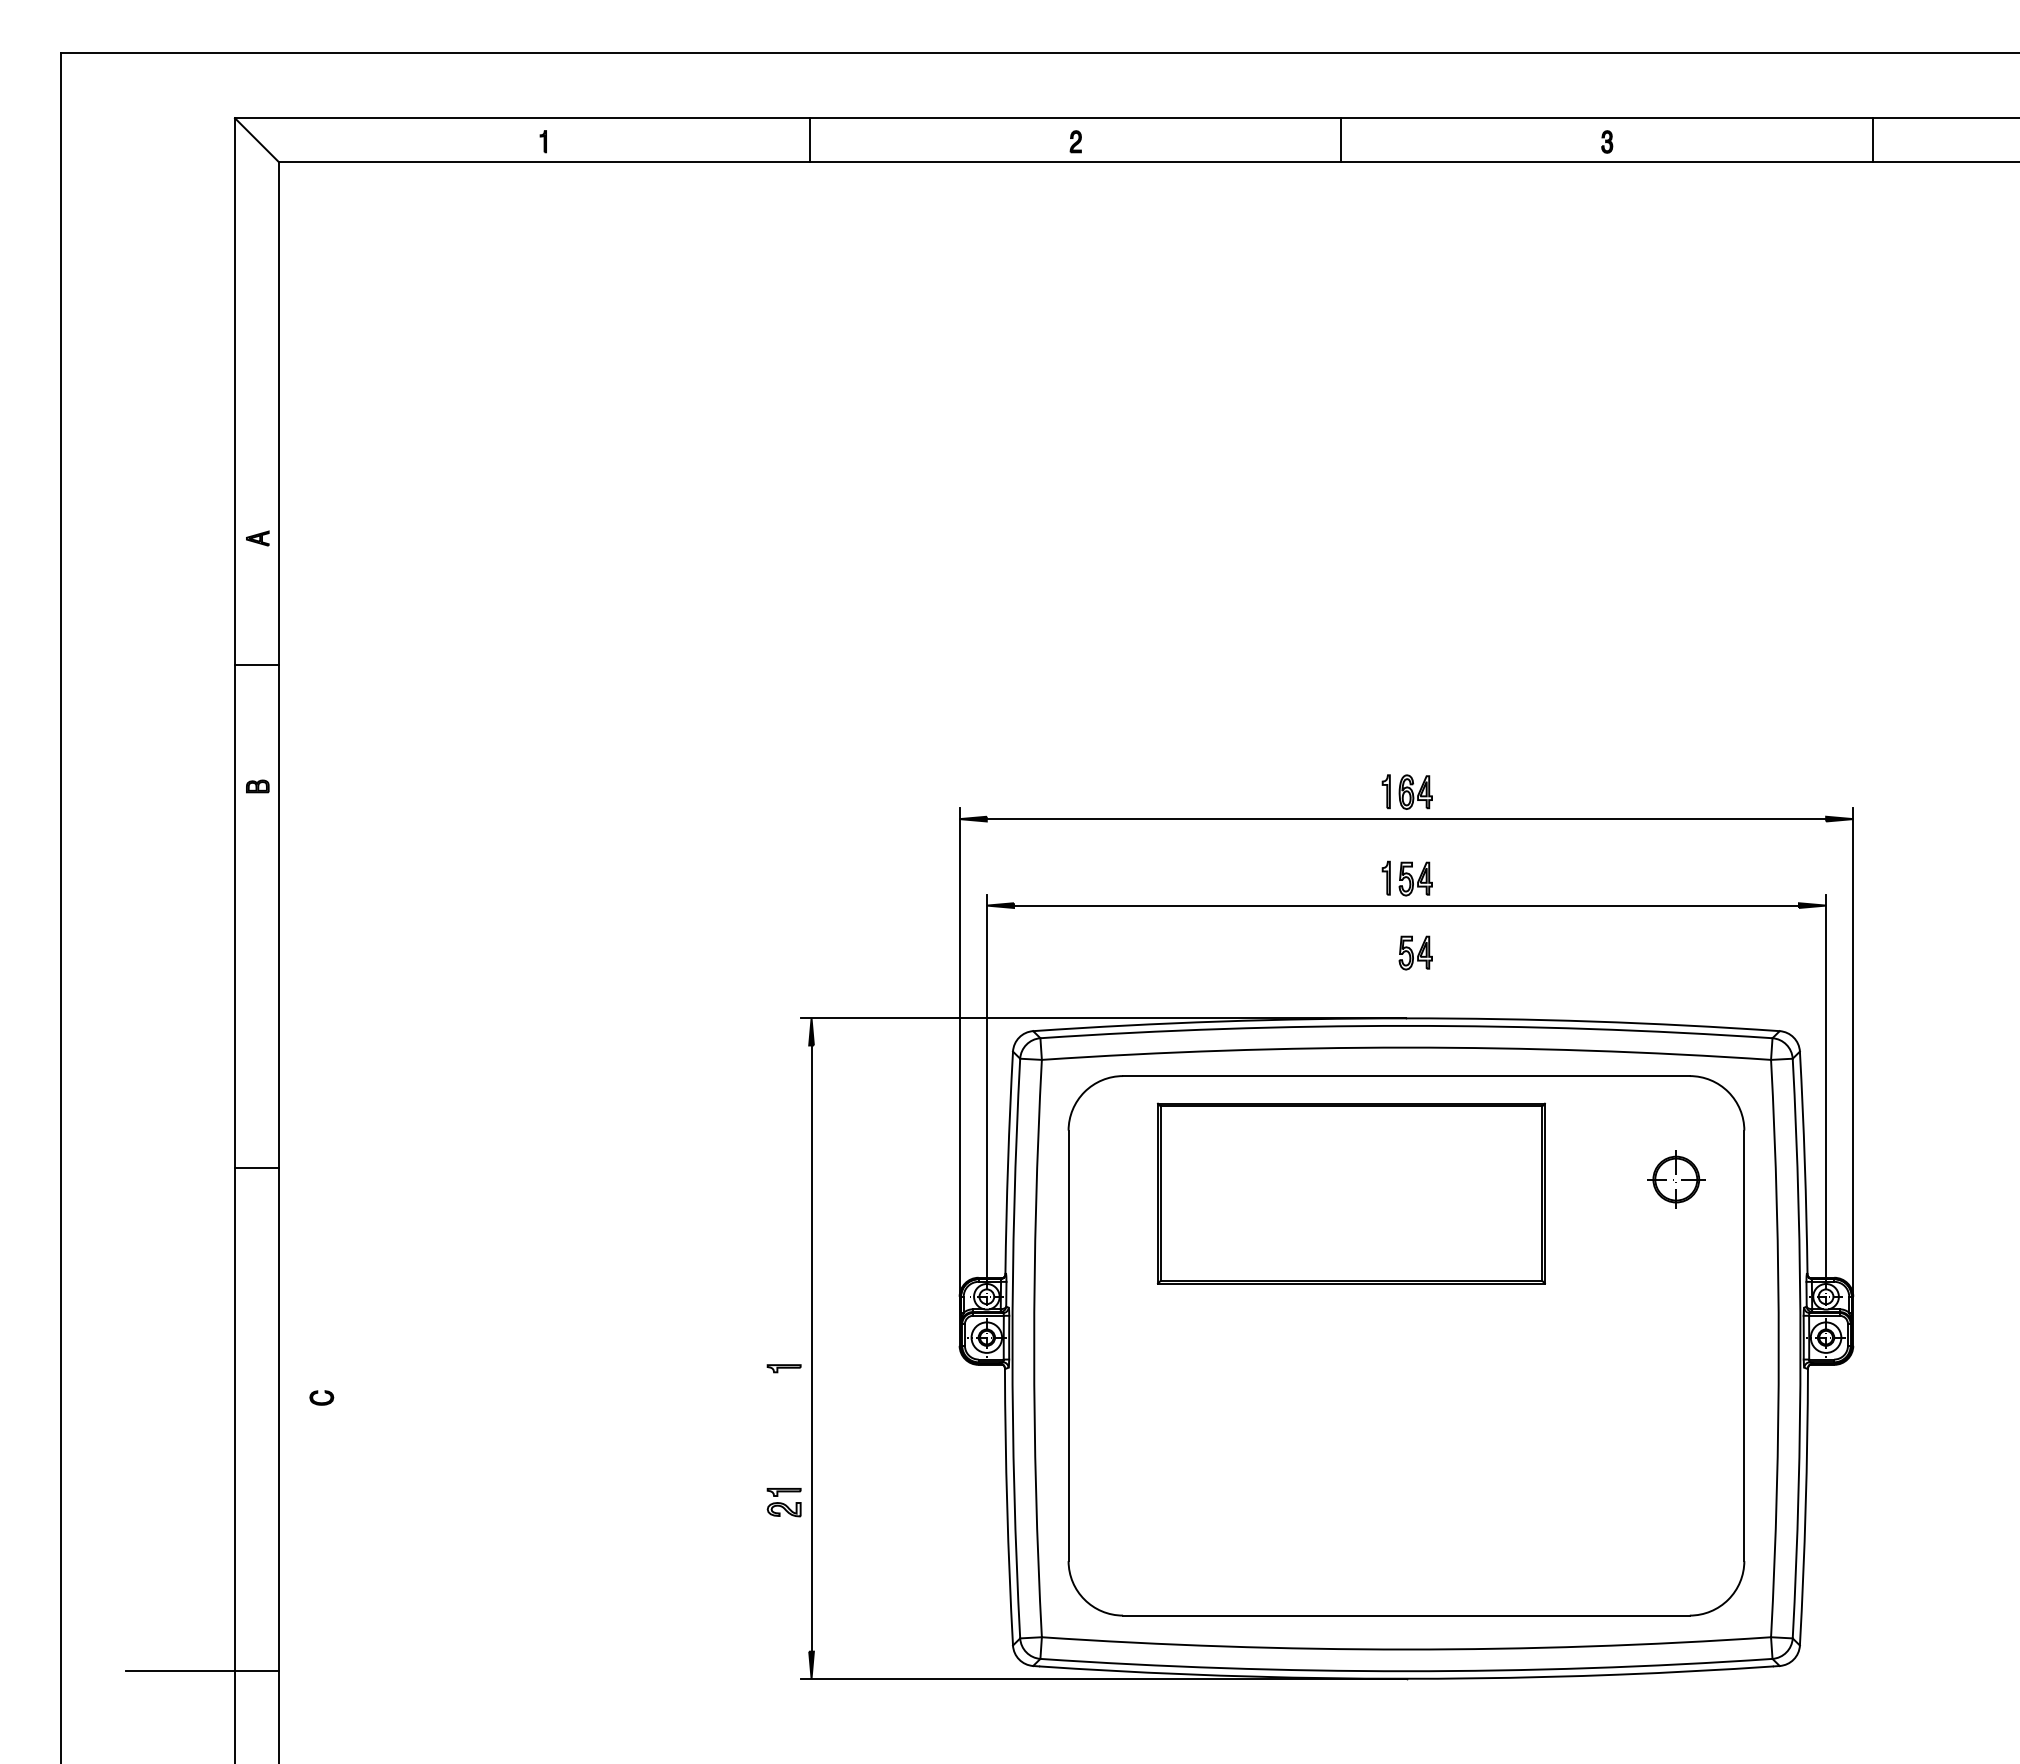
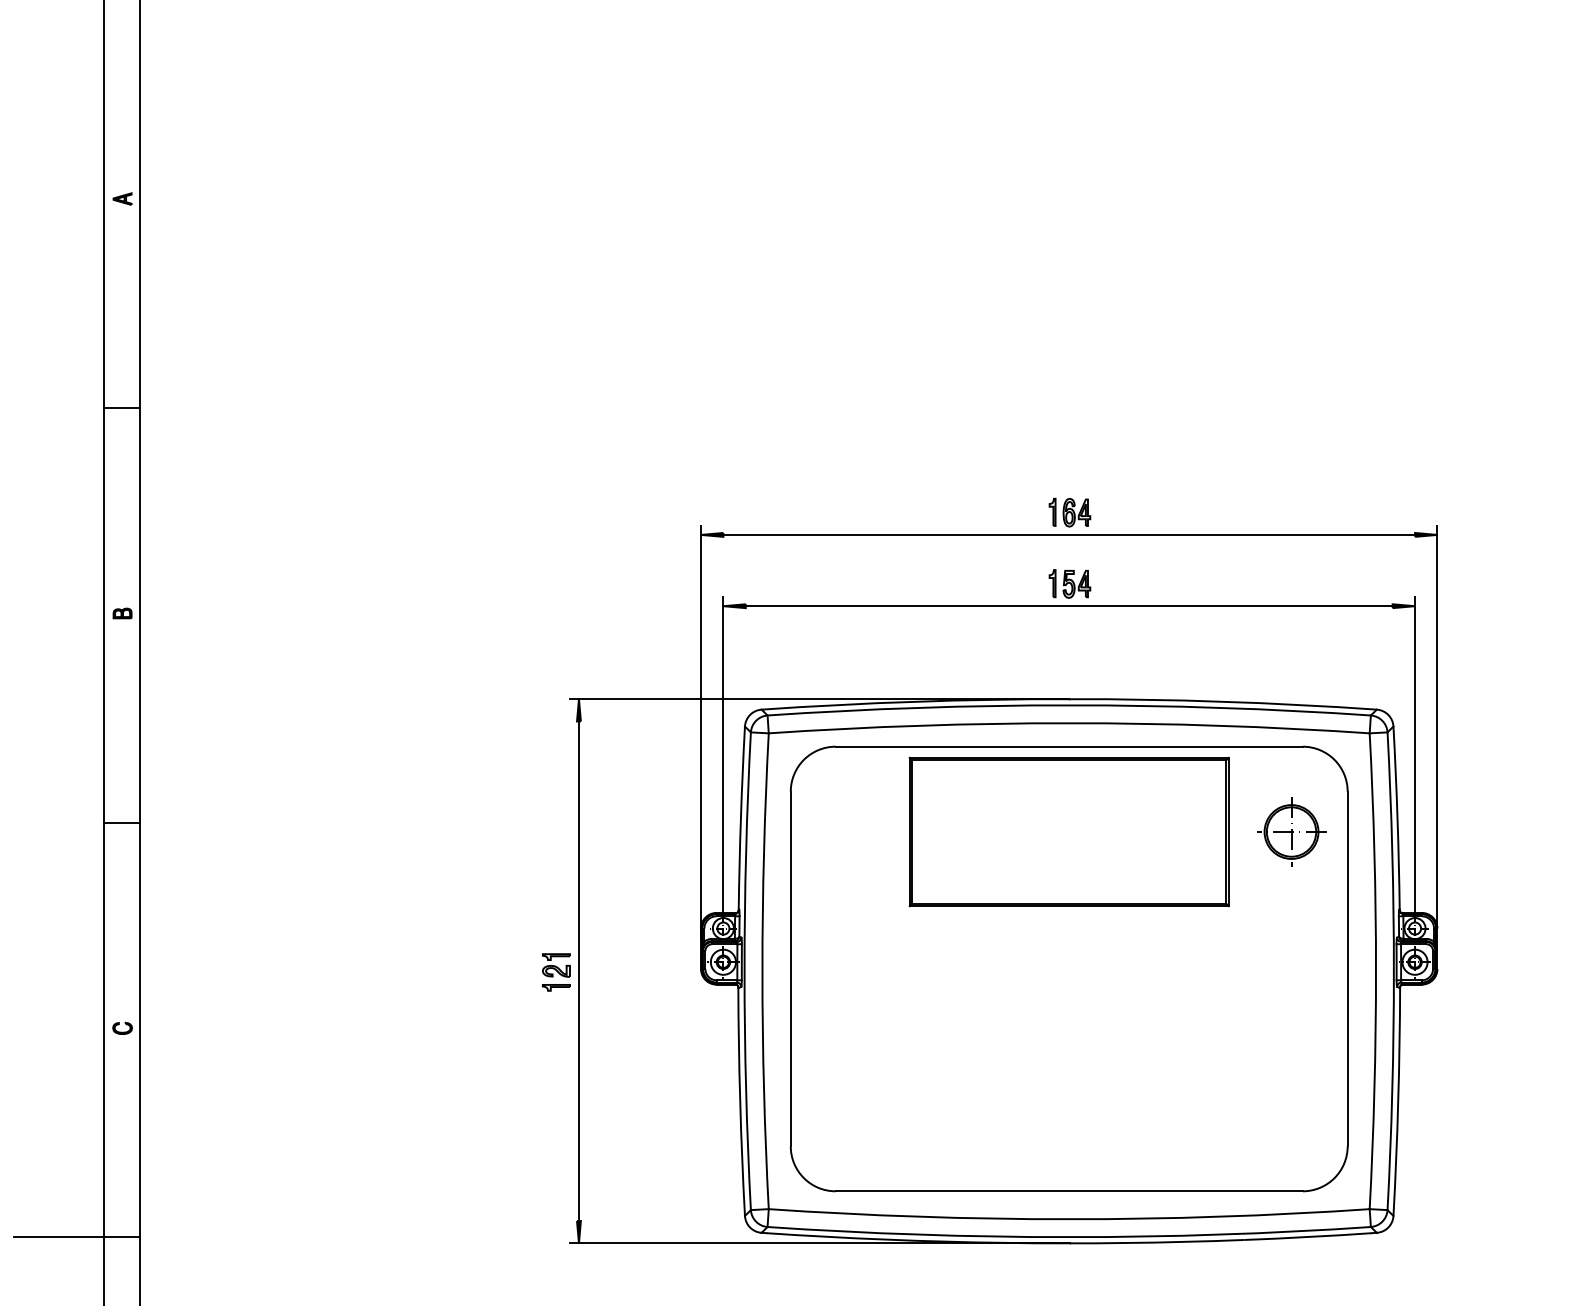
part: (257, 538) -> (122, 199), moved
part: (257, 786) -> (122, 613), moved
part: (1415, 952) -> (1076, 644), removed
part: (1676, 1179) -> (1291, 831), size x1.43
part: (1351, 1193) -> (1069, 831), moved
part: (321, 1397) -> (122, 1028), moved
part: (783, 1502) -> (555, 965), moved

